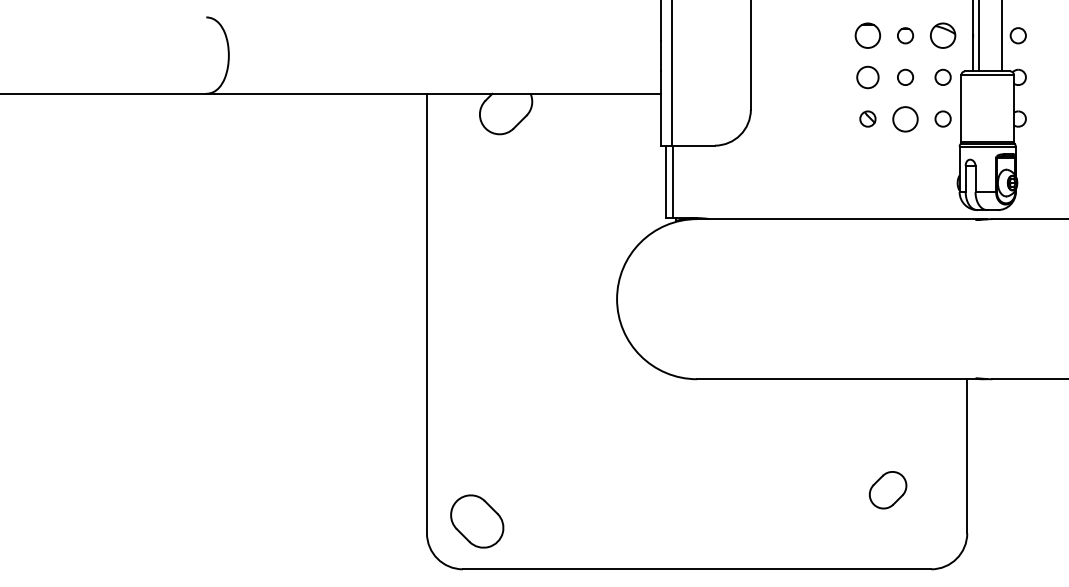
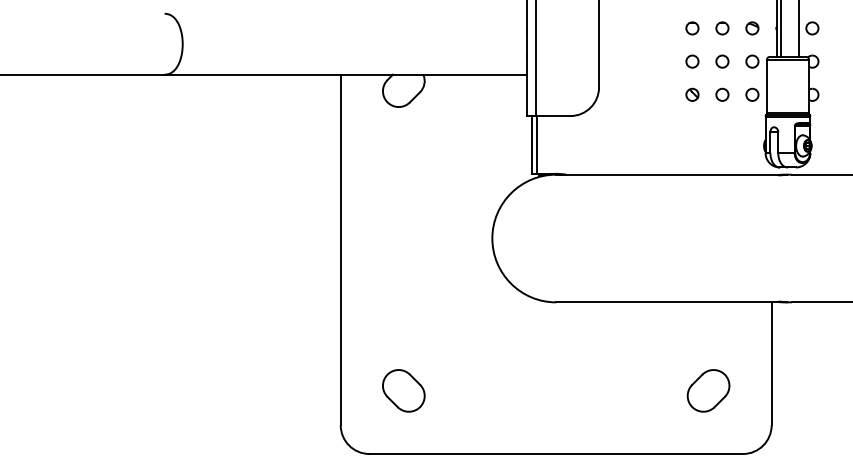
circle: (867, 35) -> (692, 28), size x0.62
part: (943, 35) -> (752, 28), size x0.62
circle: (867, 77) -> (692, 61), size x0.71
circle: (905, 118) -> (722, 94), size x0.62
part: (888, 489) -> (708, 390), size x1.43
part: (476, 521) -> (403, 390), moved

